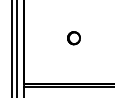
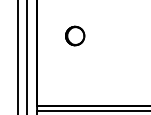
part: (73, 38) -> (74, 36), moved

